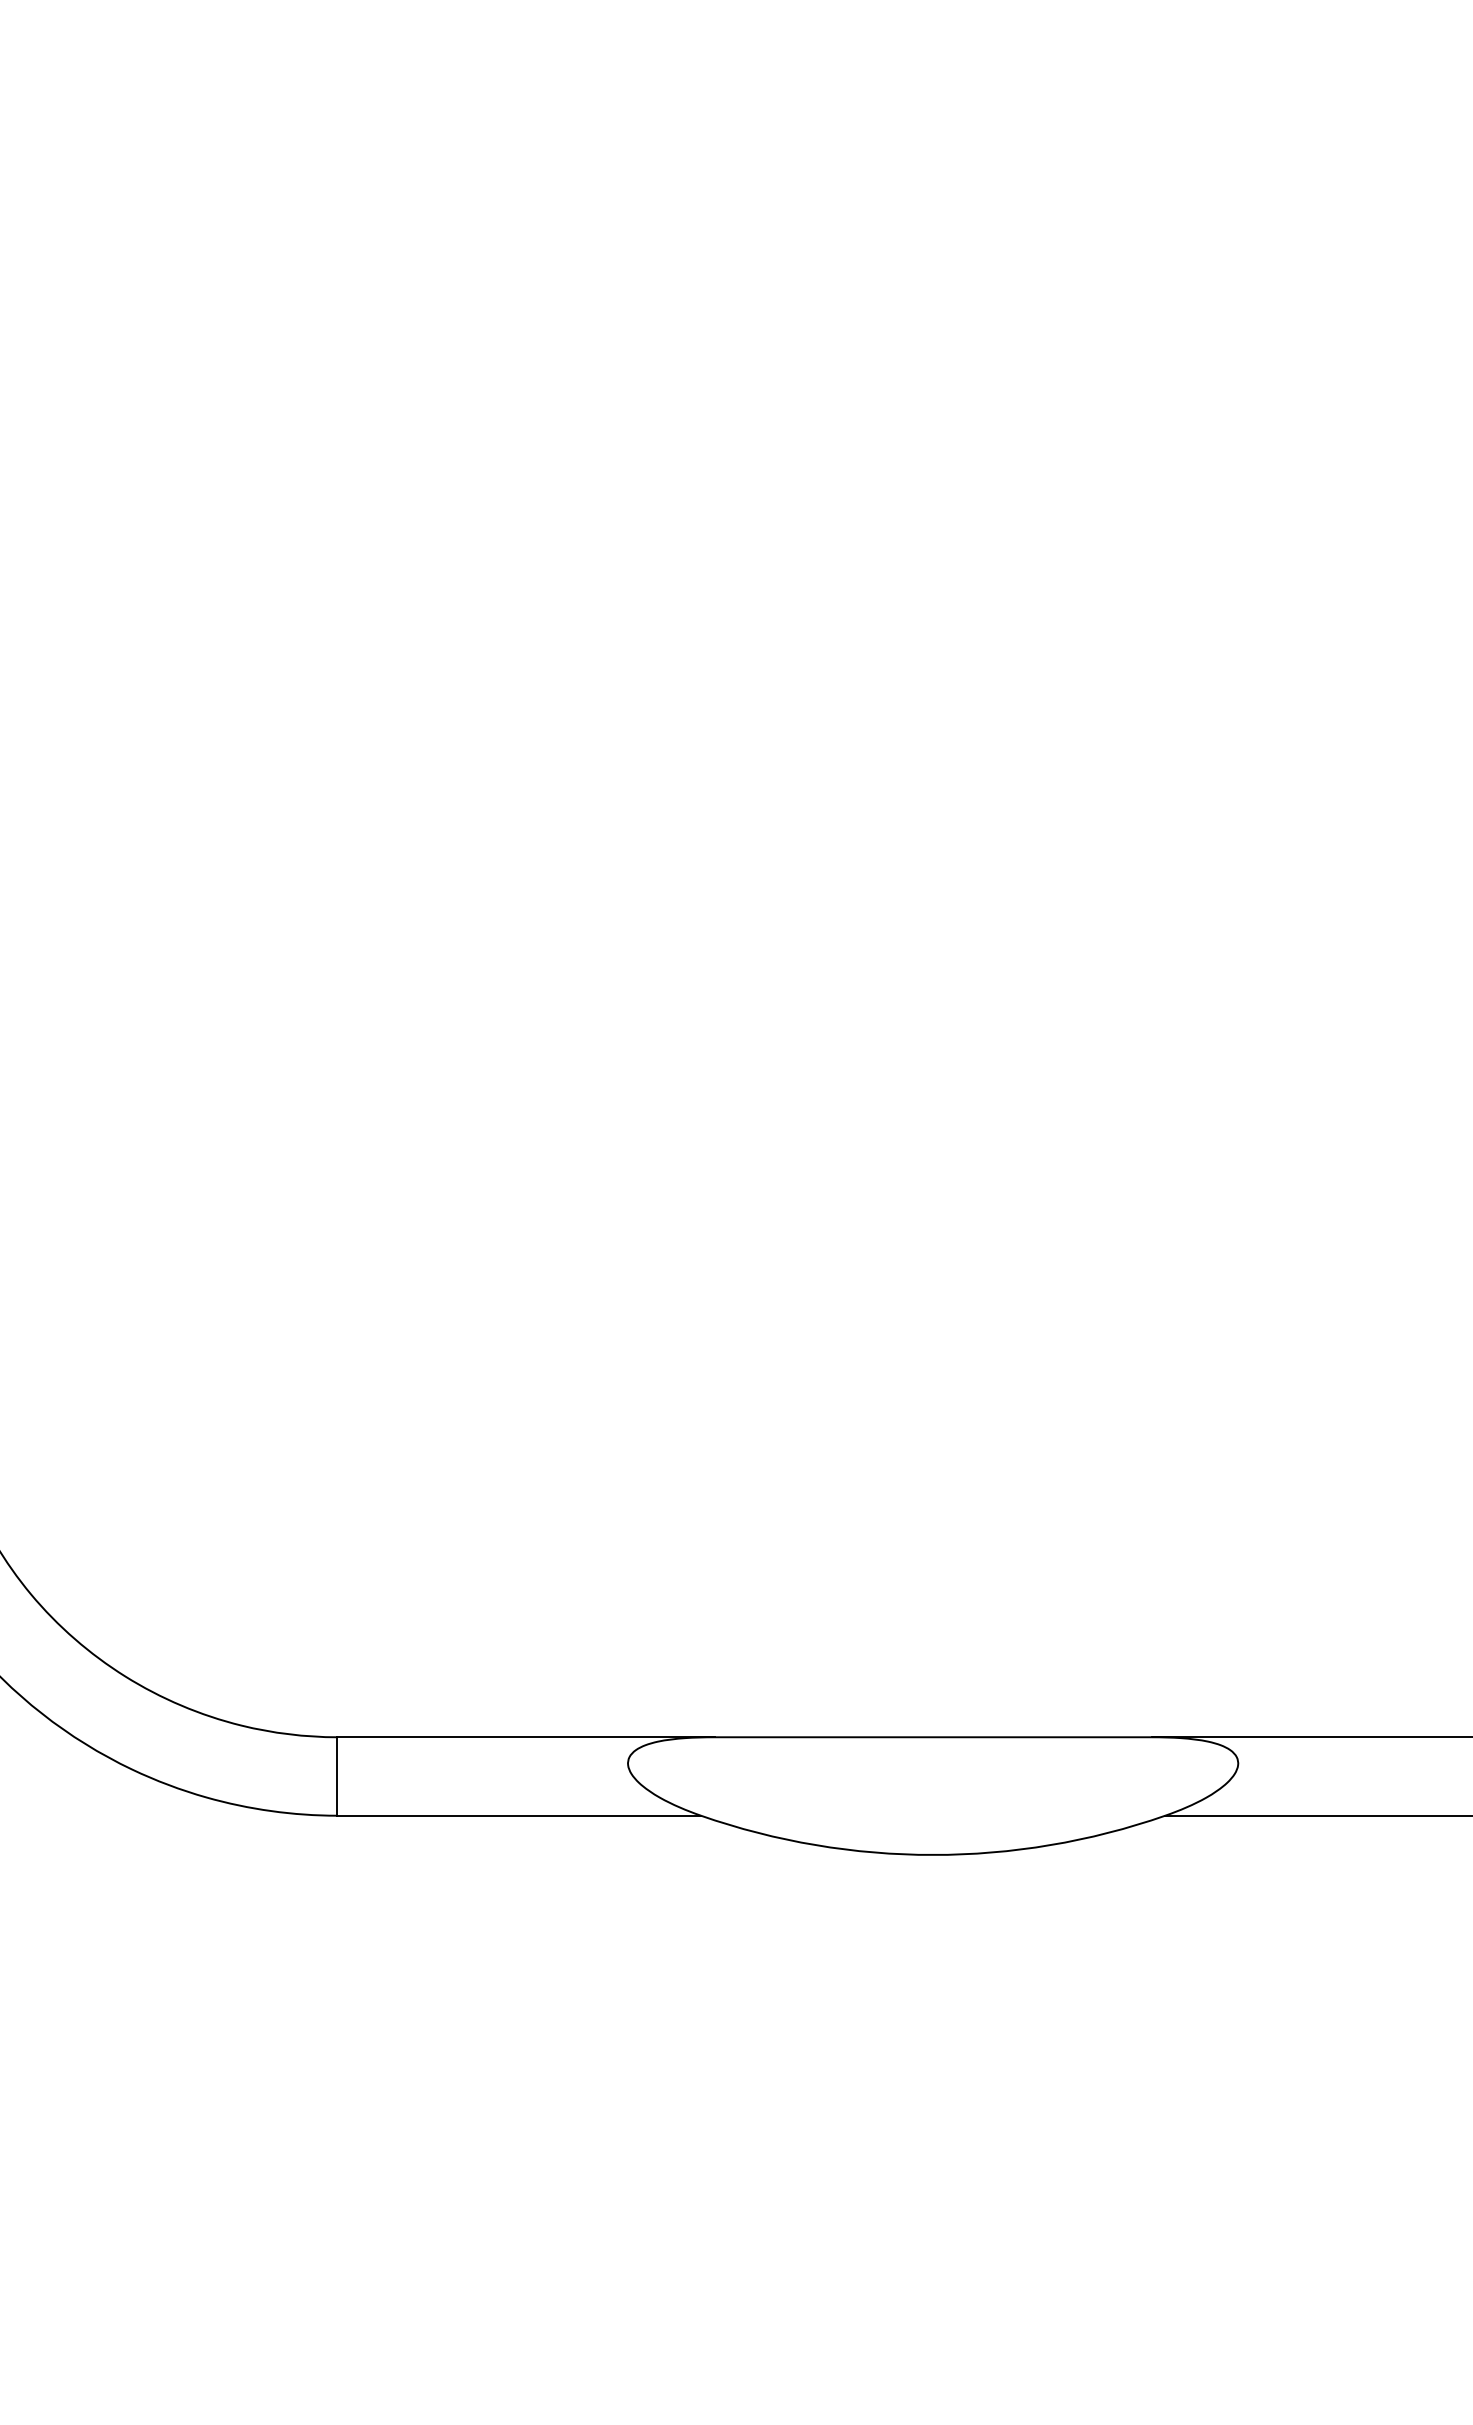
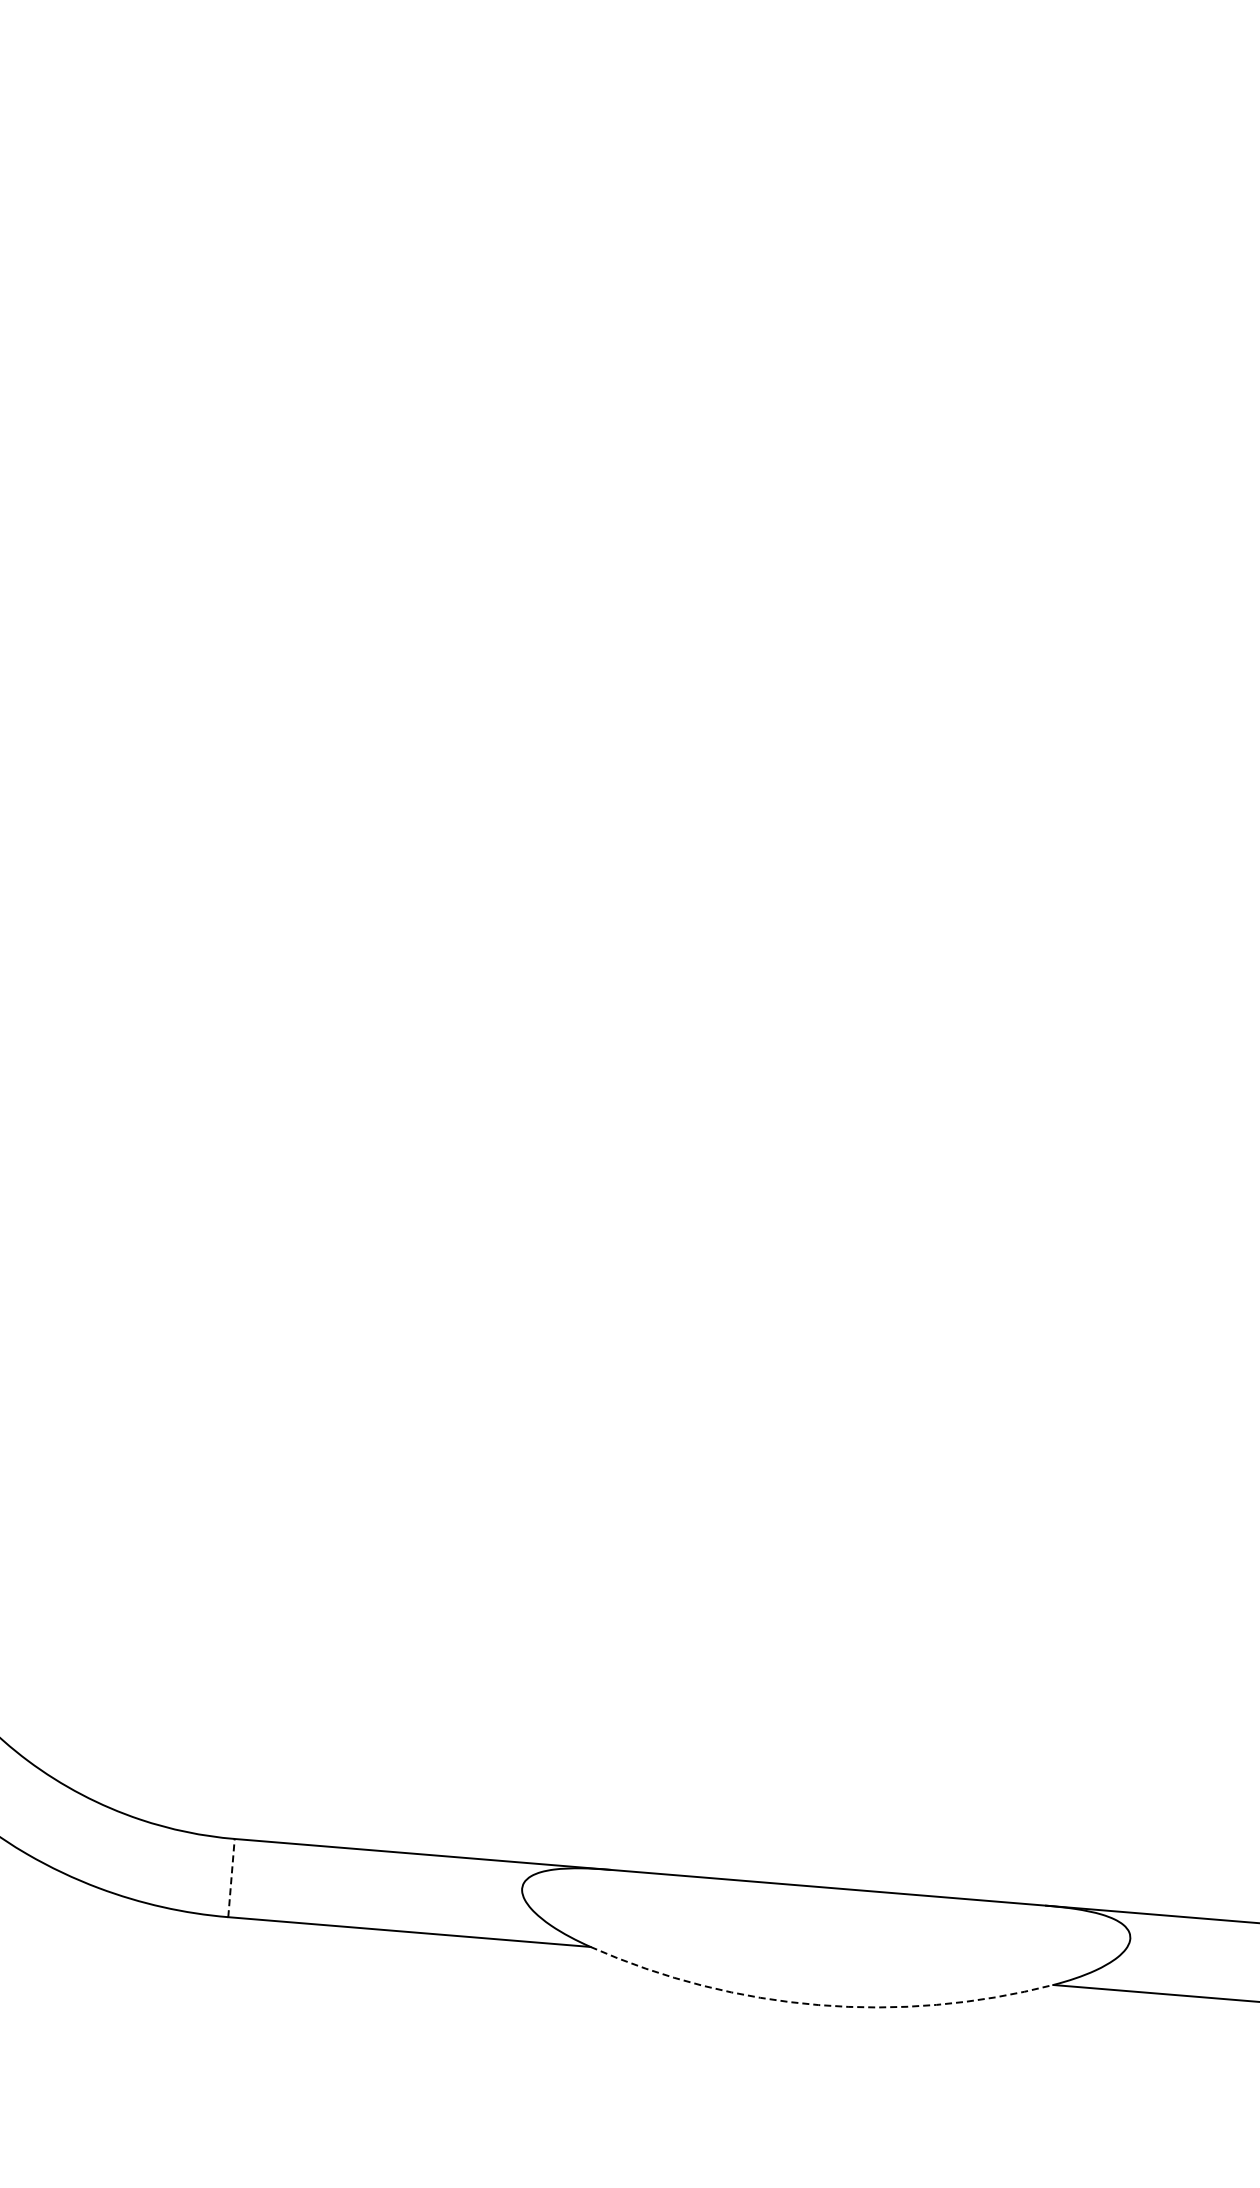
line: (337, 1775) -> (231, 1877), solid -> dashed
arc: (933, 1854) -> (819, 2004), solid -> dashed

